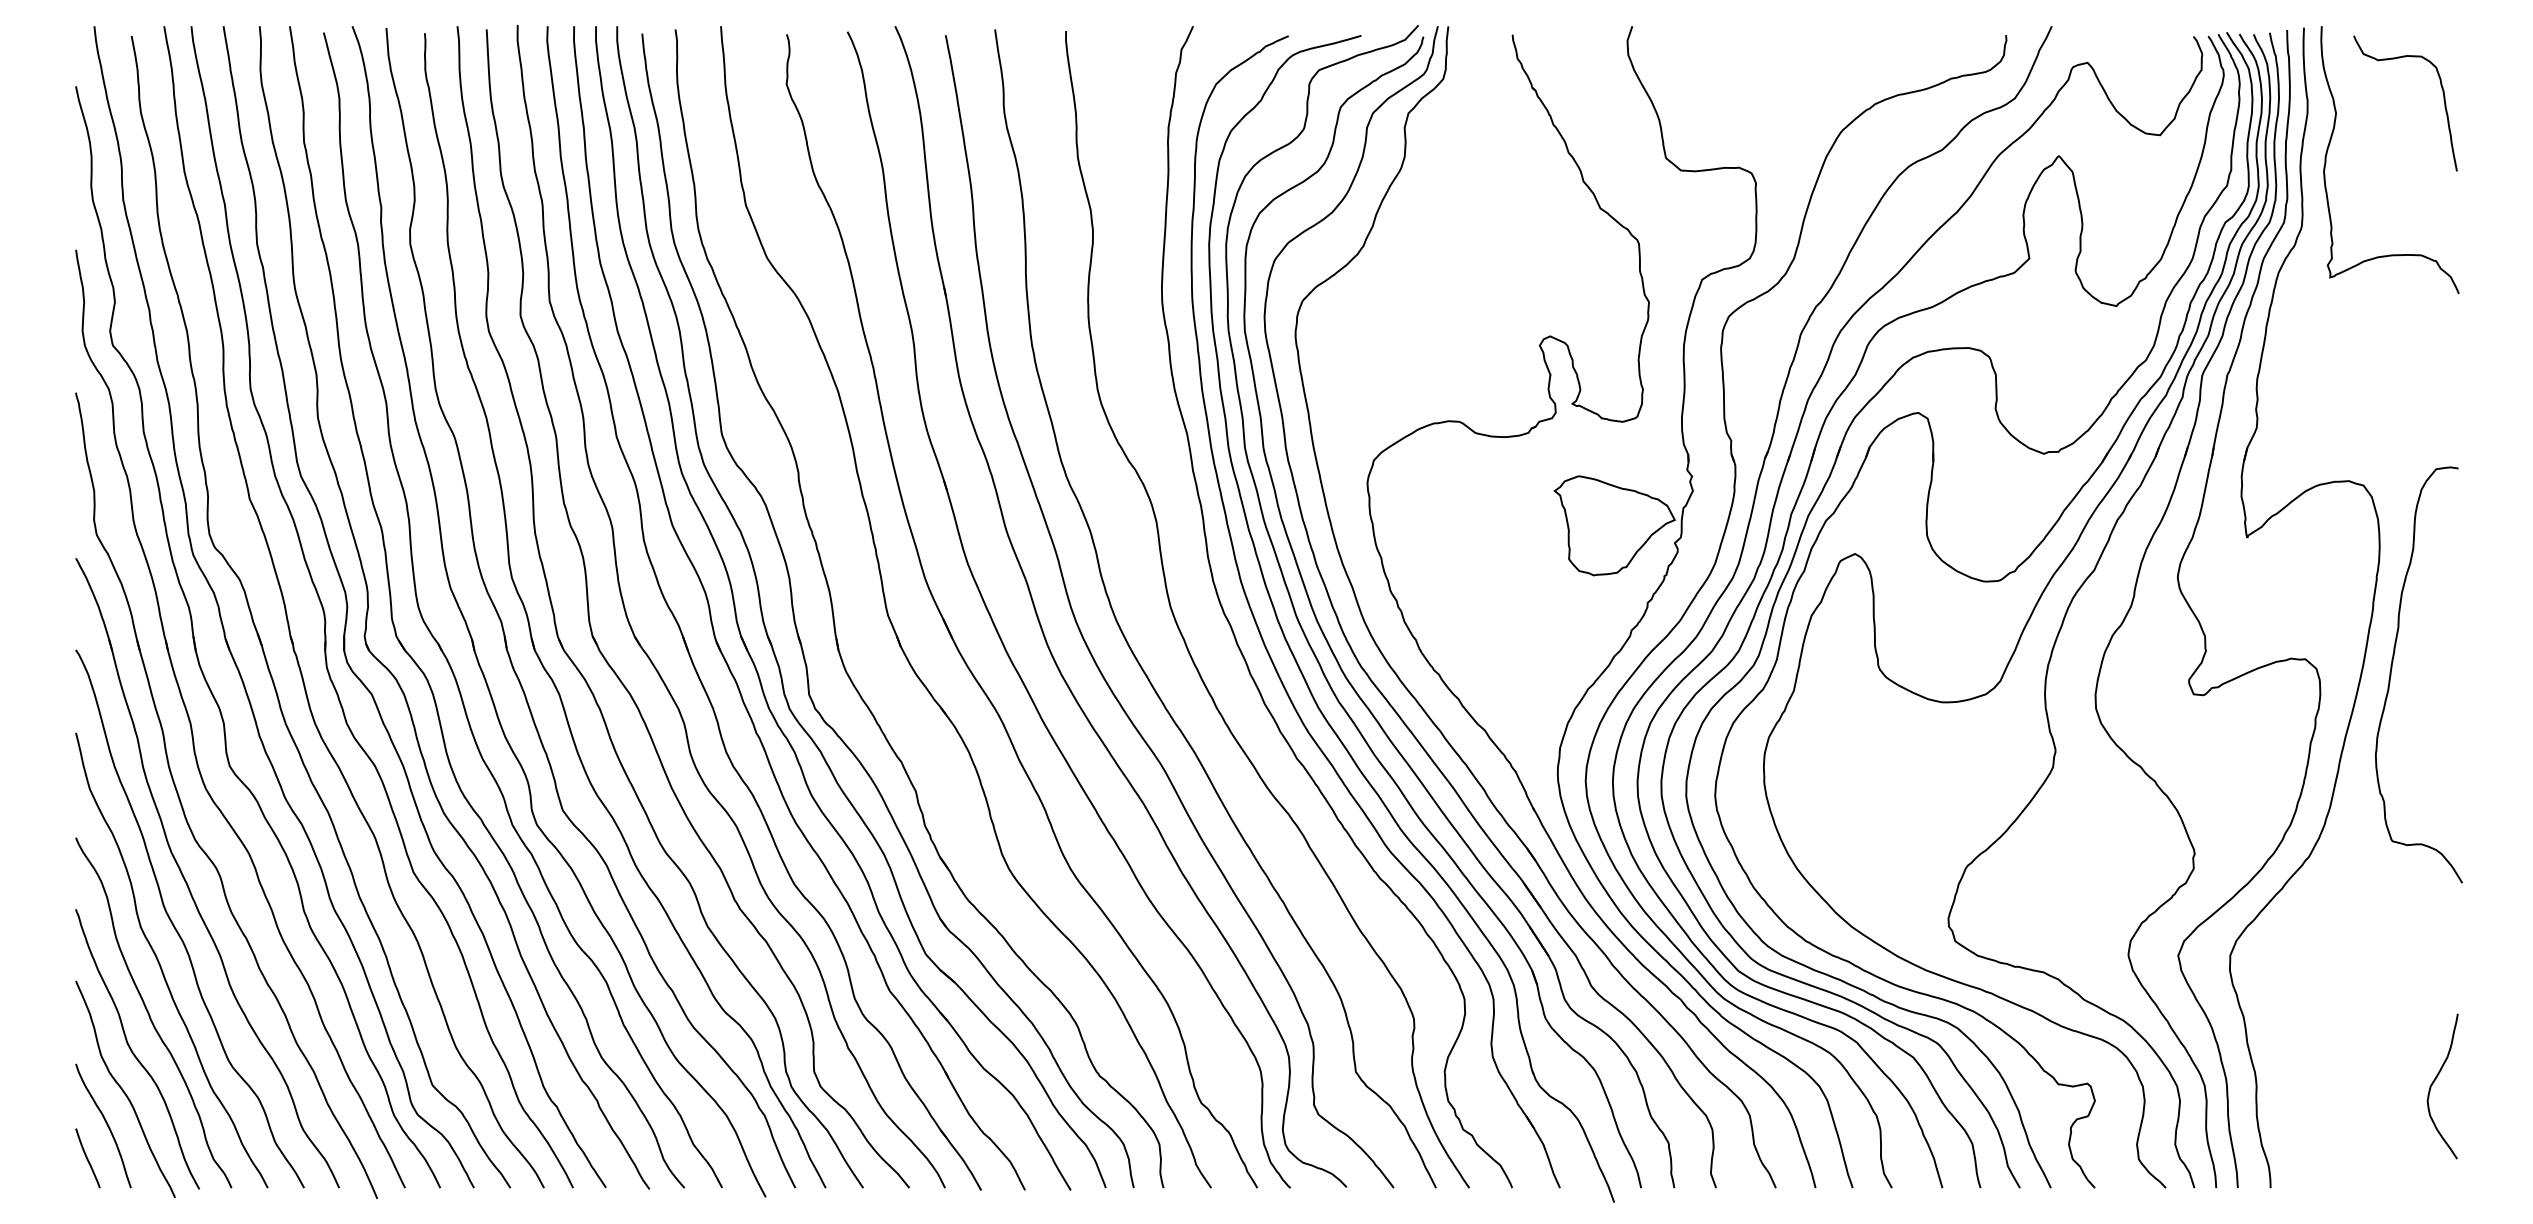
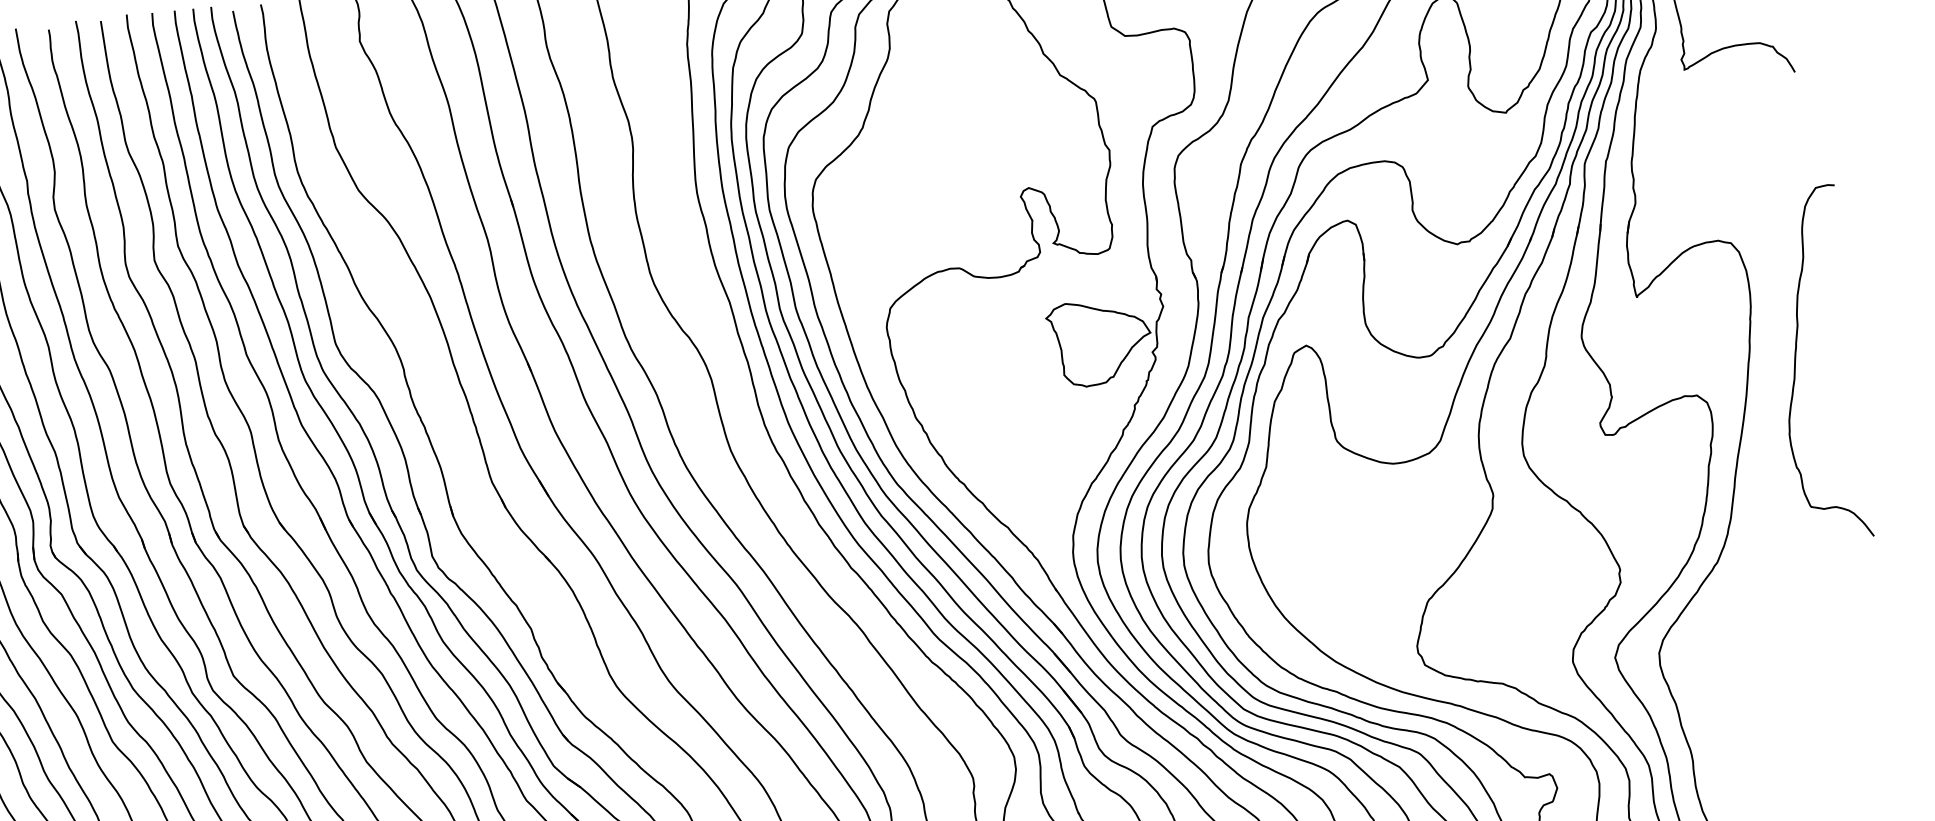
curve: (2392, 668) -> (1796, 360), moved
curve: (2434, 1082) -> (1843, 742), removed

